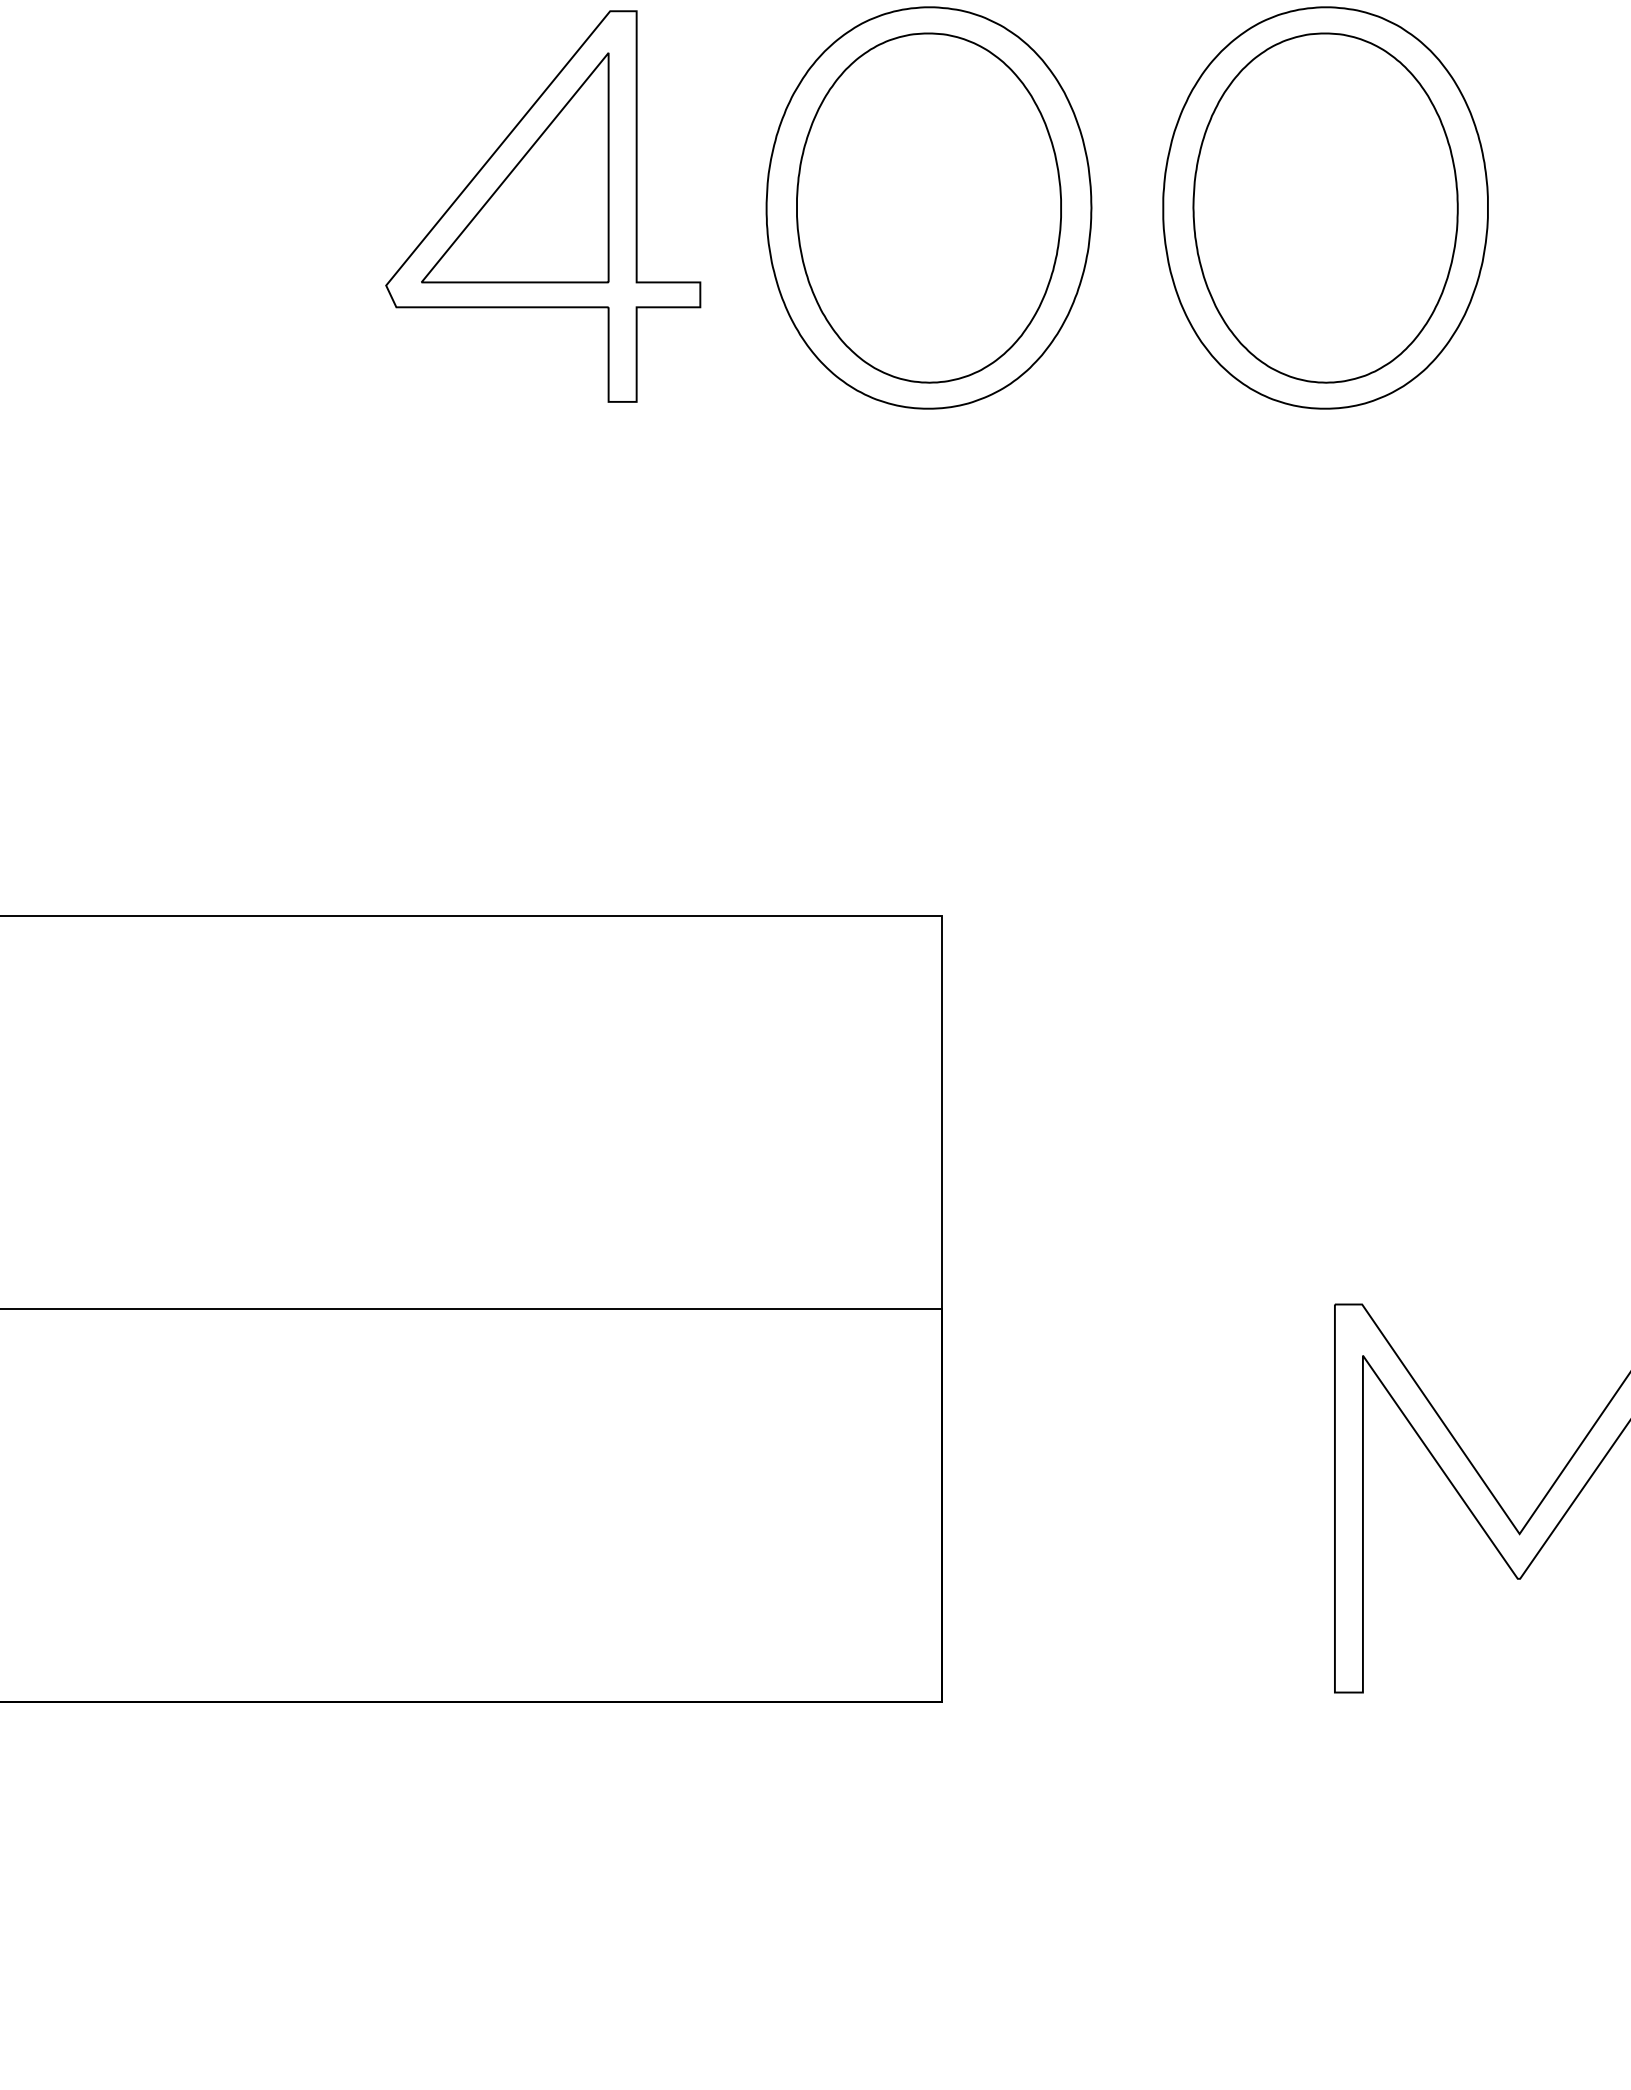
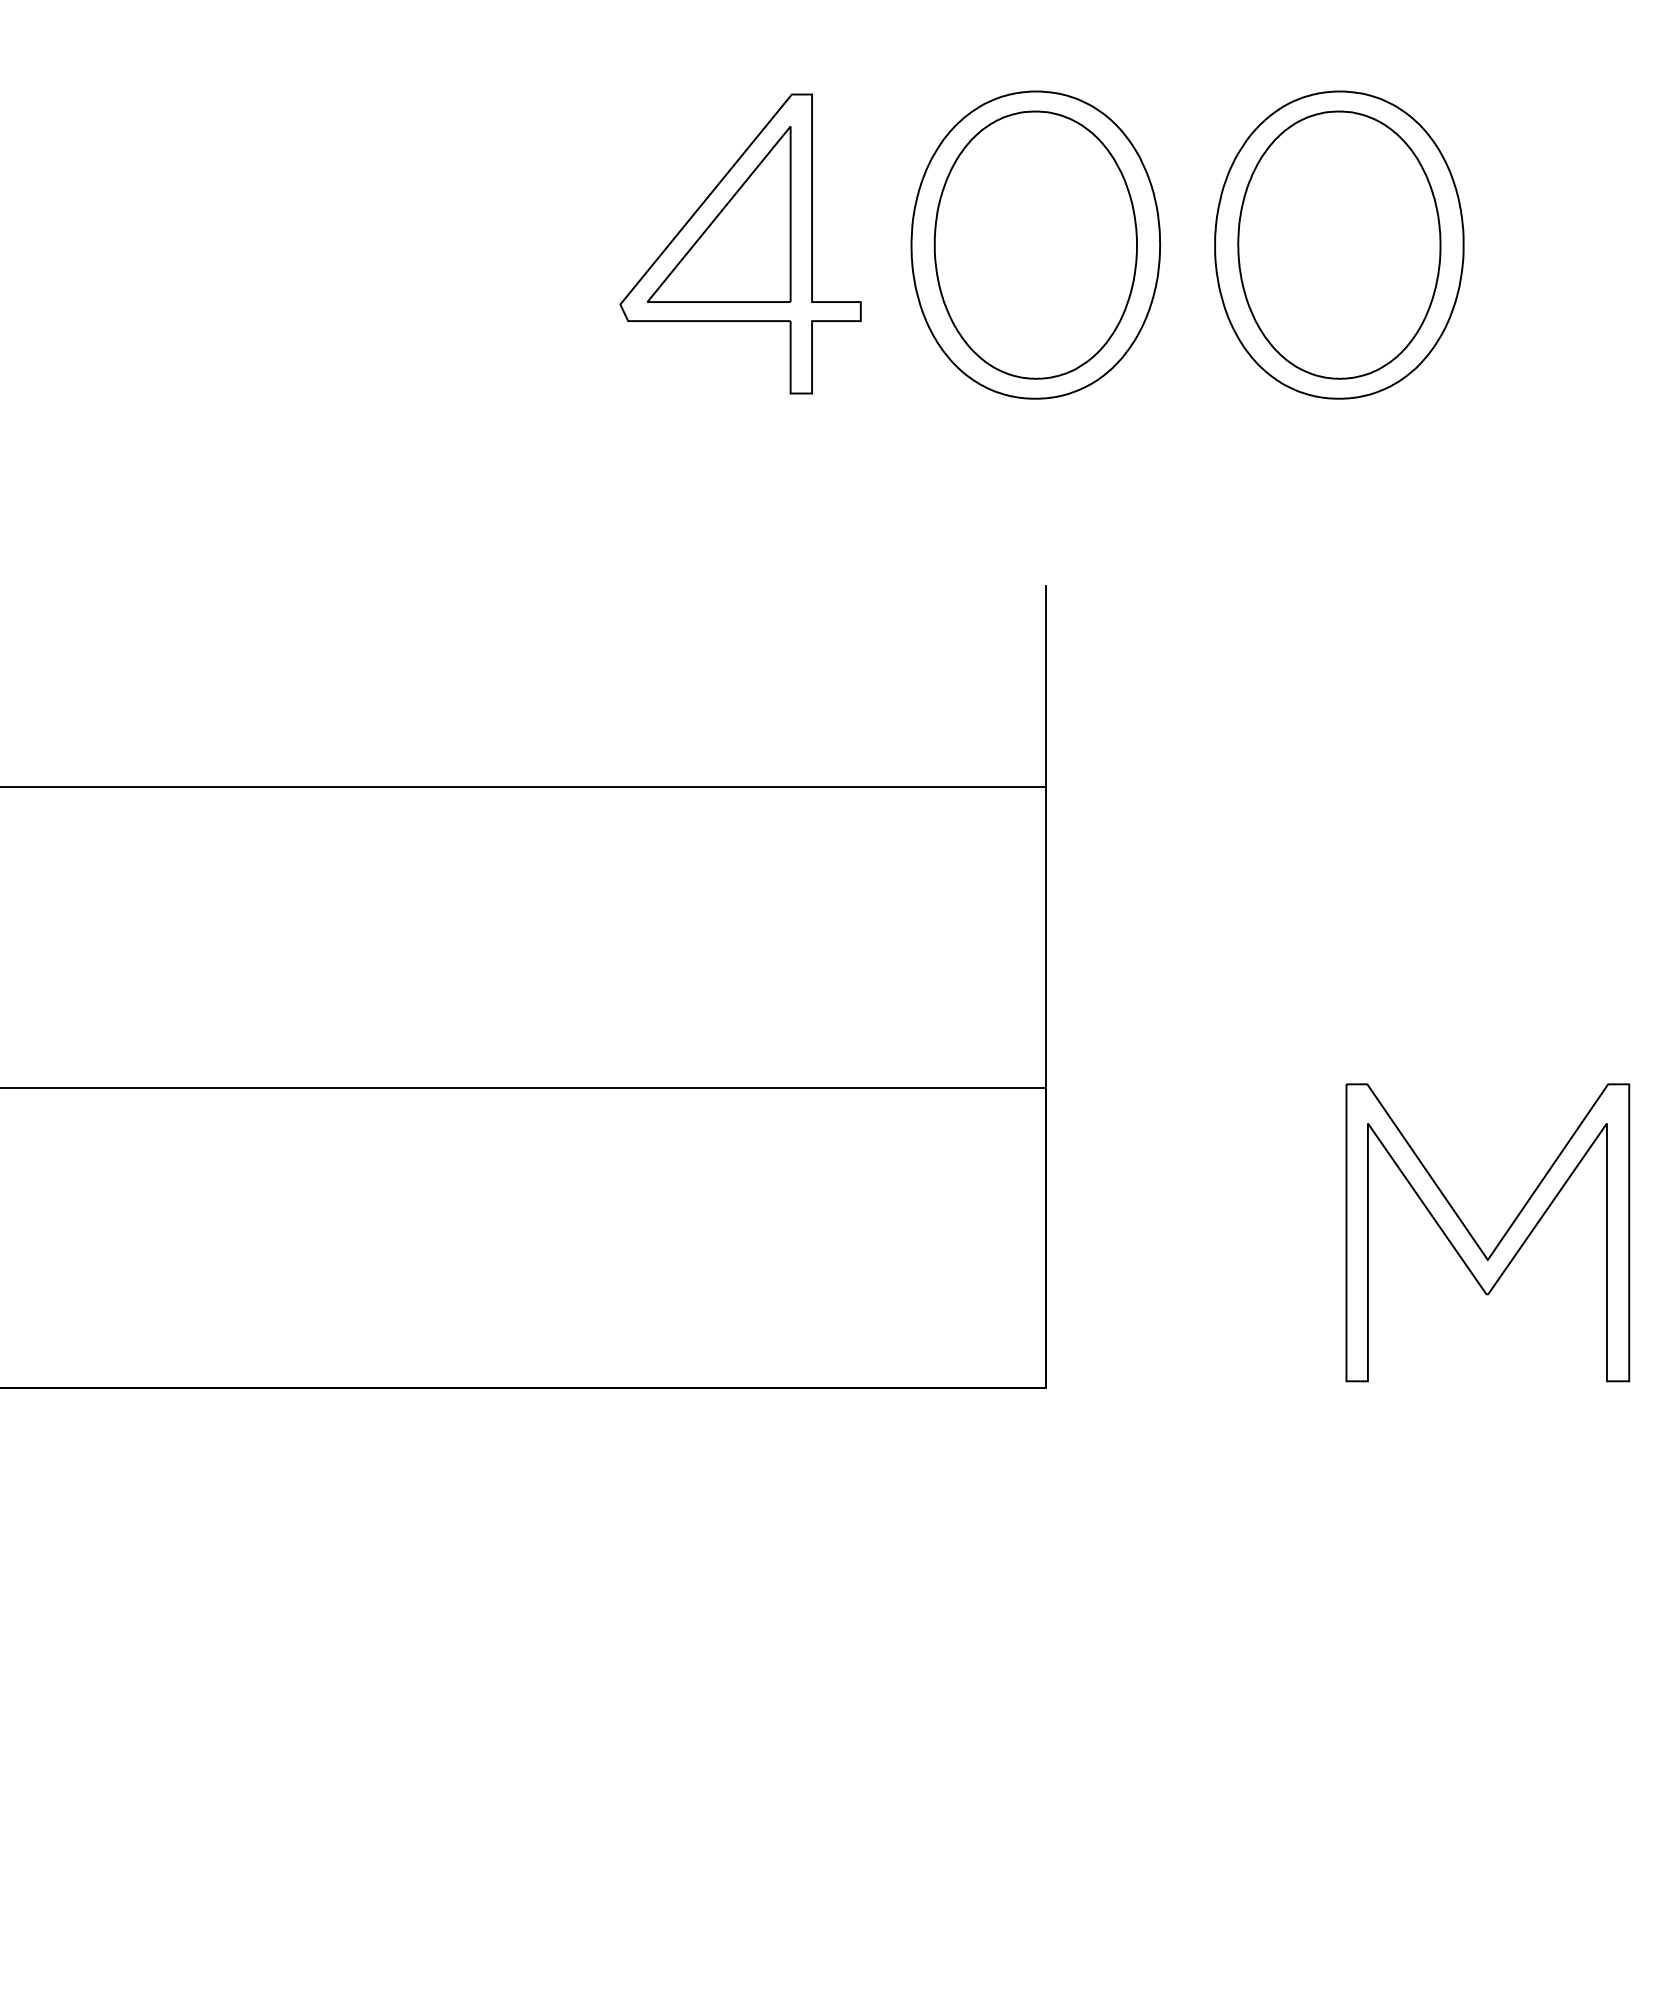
line: (941, 784) -> (1045, 686), added

